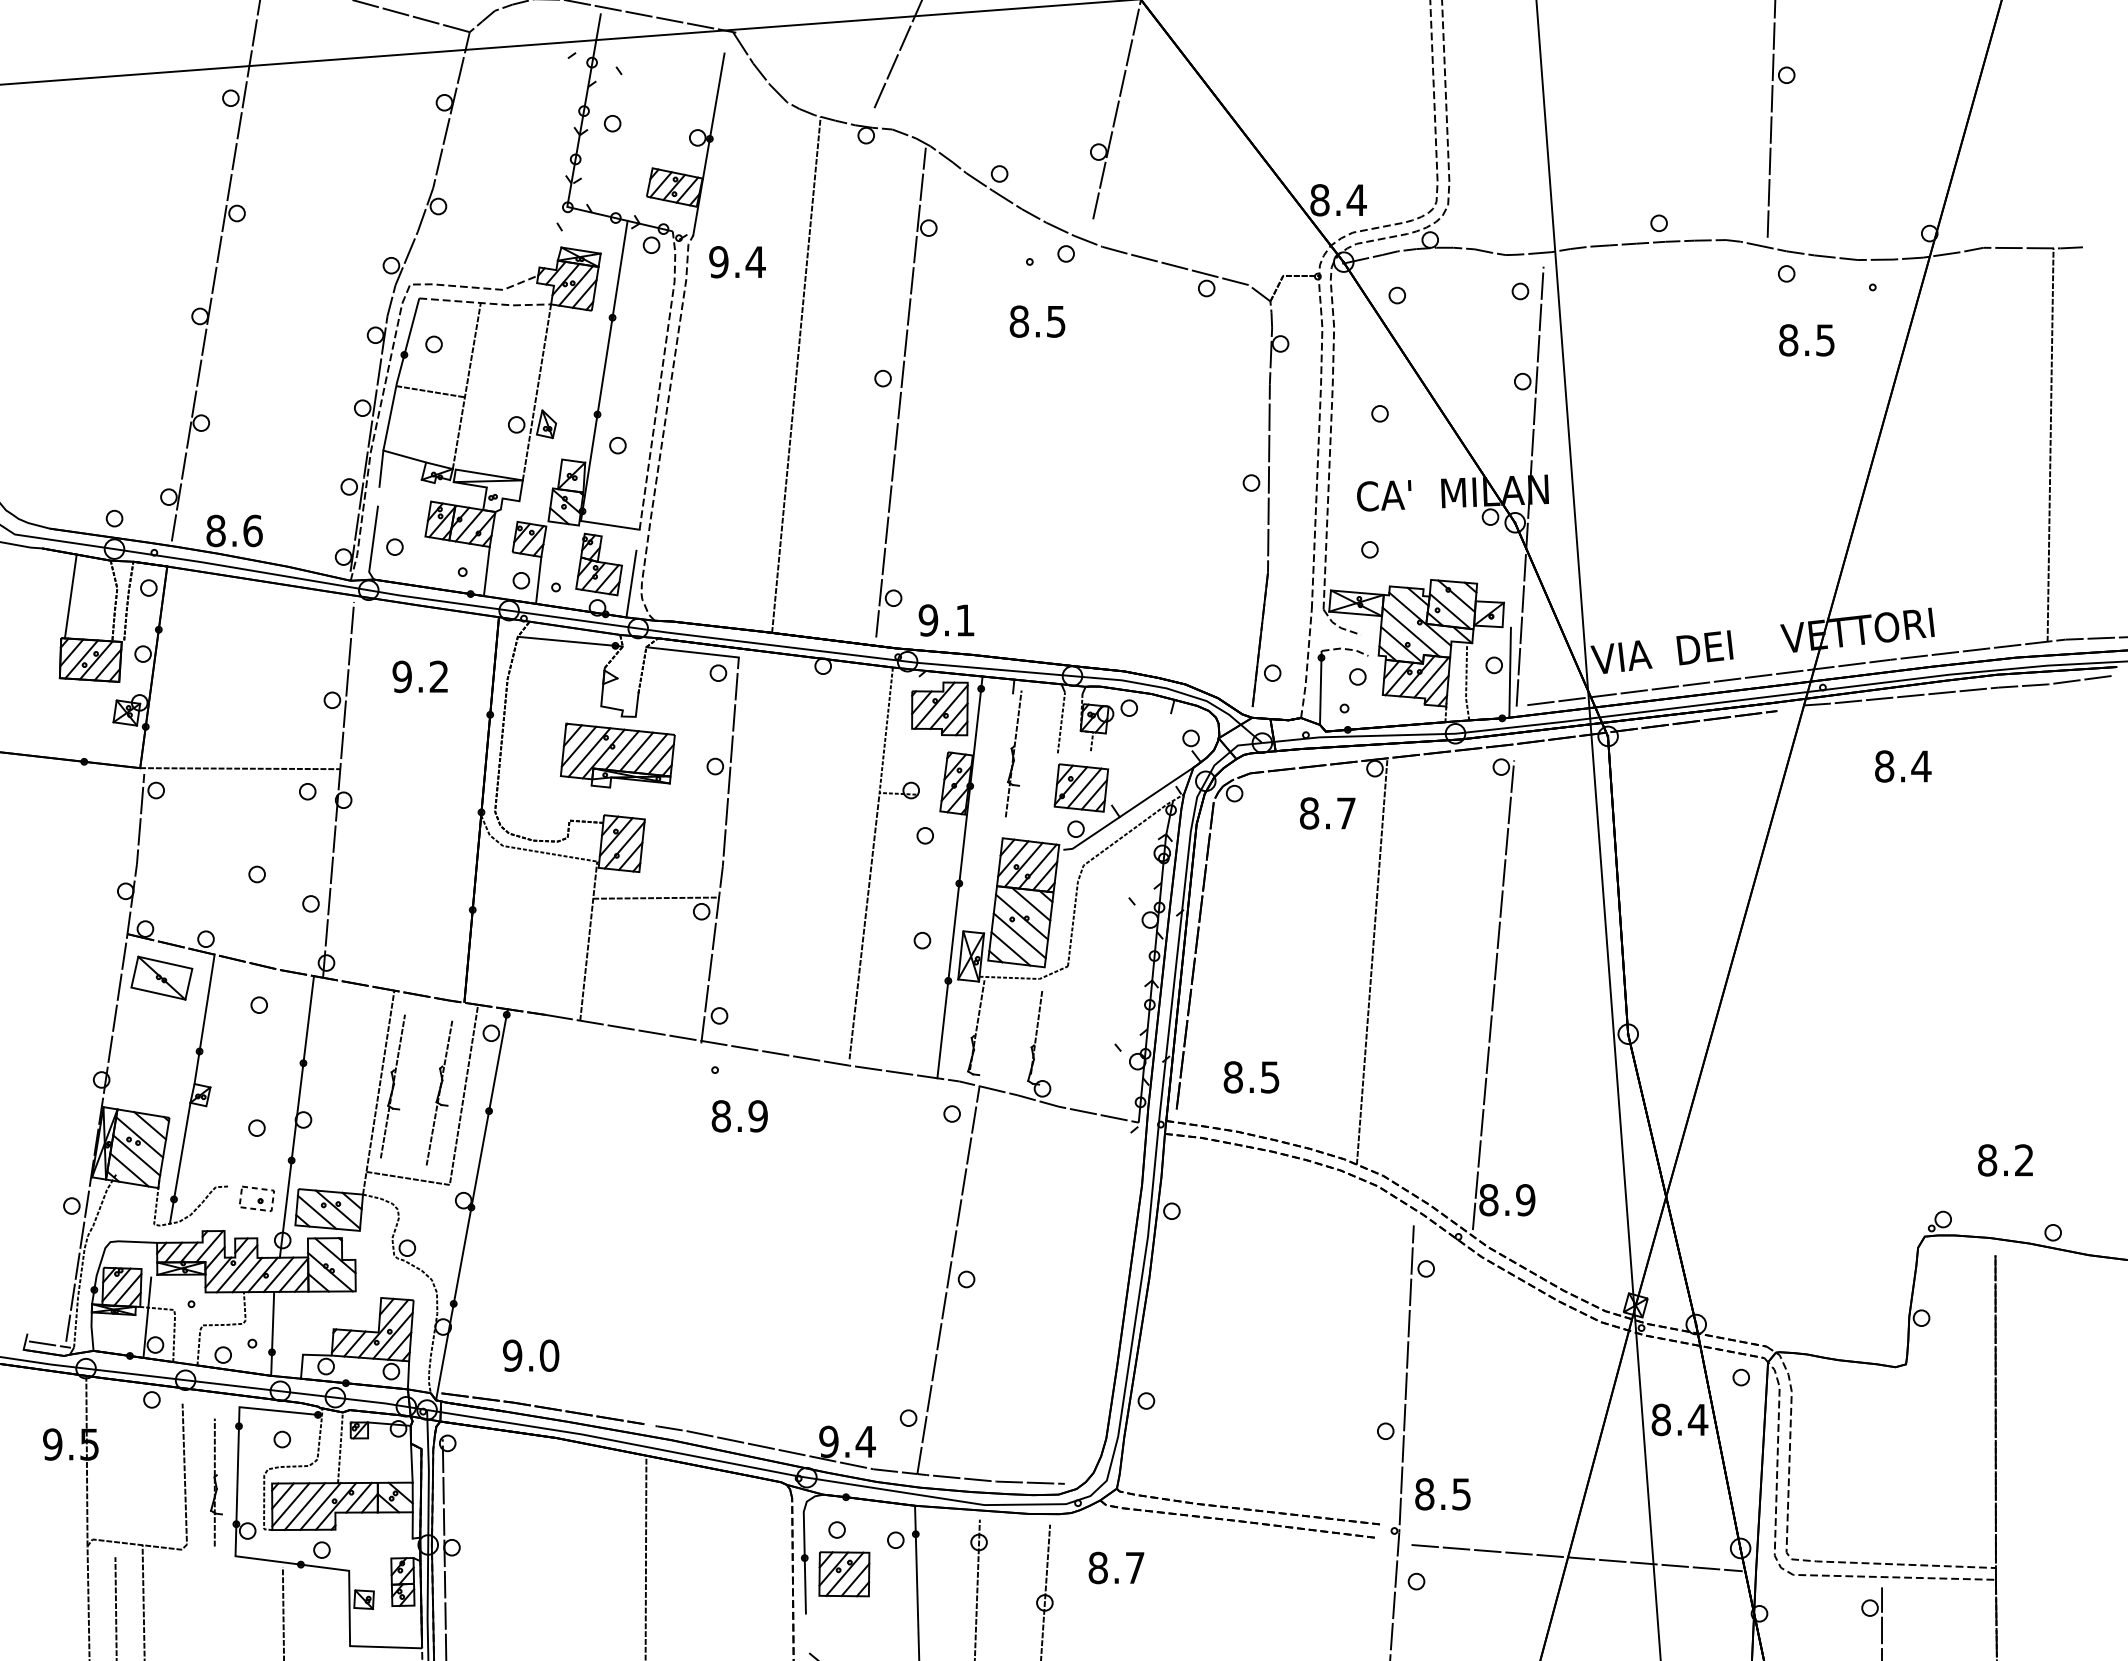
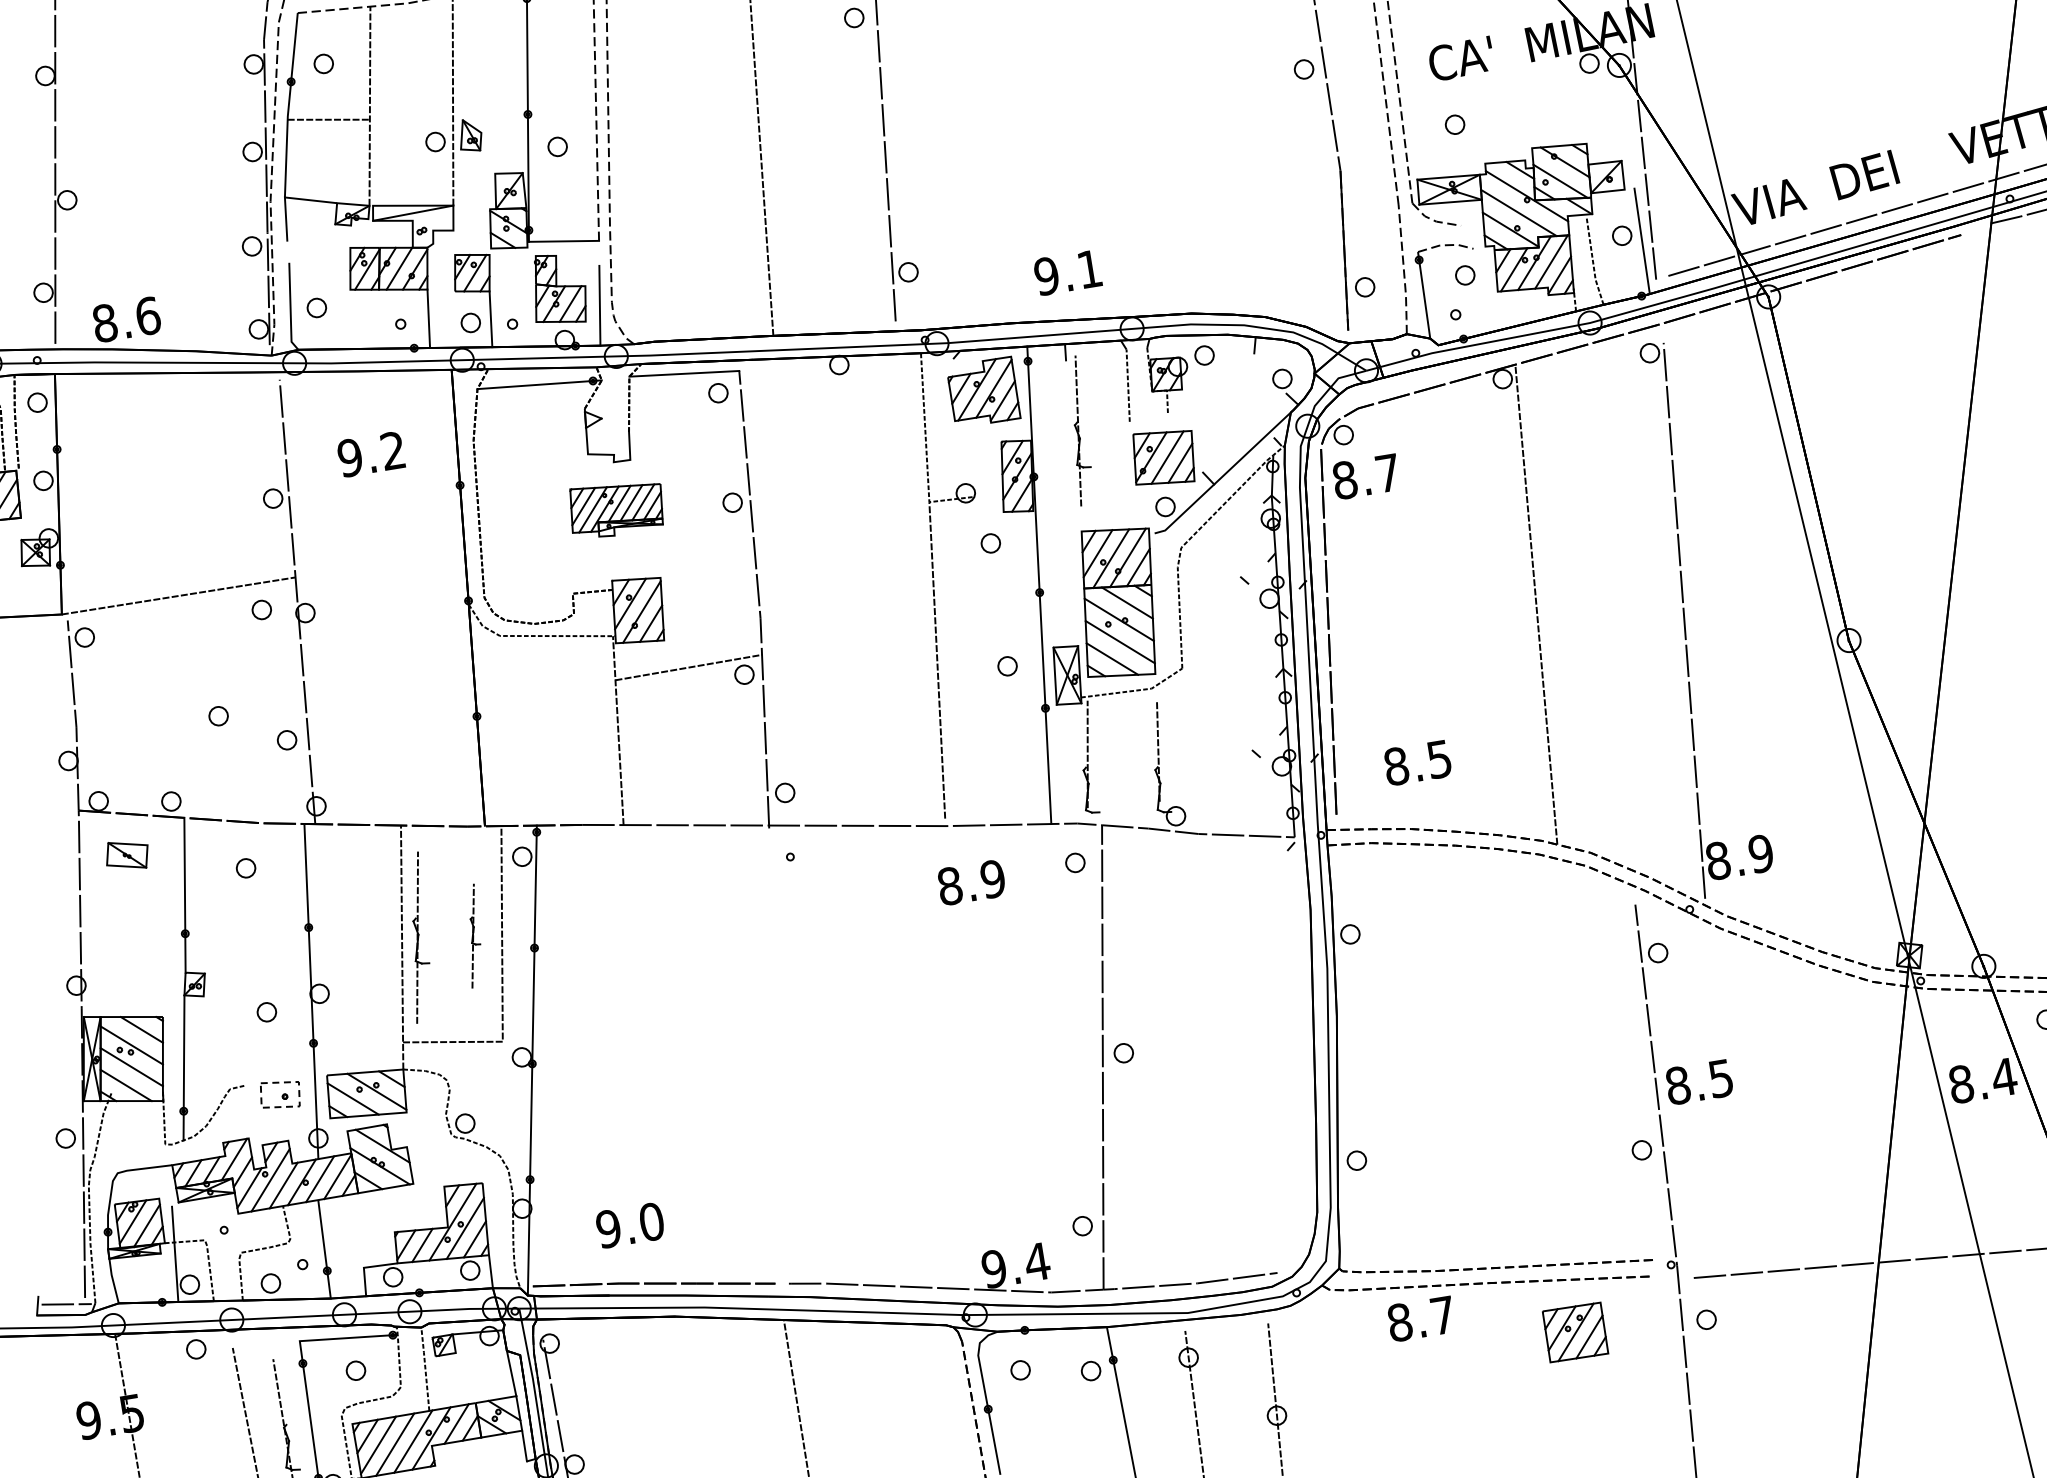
text: (946, 620) -> (1067, 272), moved
part: (617, 755) -> (616, 508), size x0.7
text: (1327, 813) -> (1366, 476), moved
part: (161, 977) -> (126, 854), size x0.6
part: (439, 1092) -> (473, 935), size x0.6
text: (739, 1116) -> (971, 882), moved
text: (1442, 1494) -> (1698, 1082), moved
text: (1116, 1567) -> (1421, 1318), moved
part: (844, 1574) -> (1575, 1332), moved

